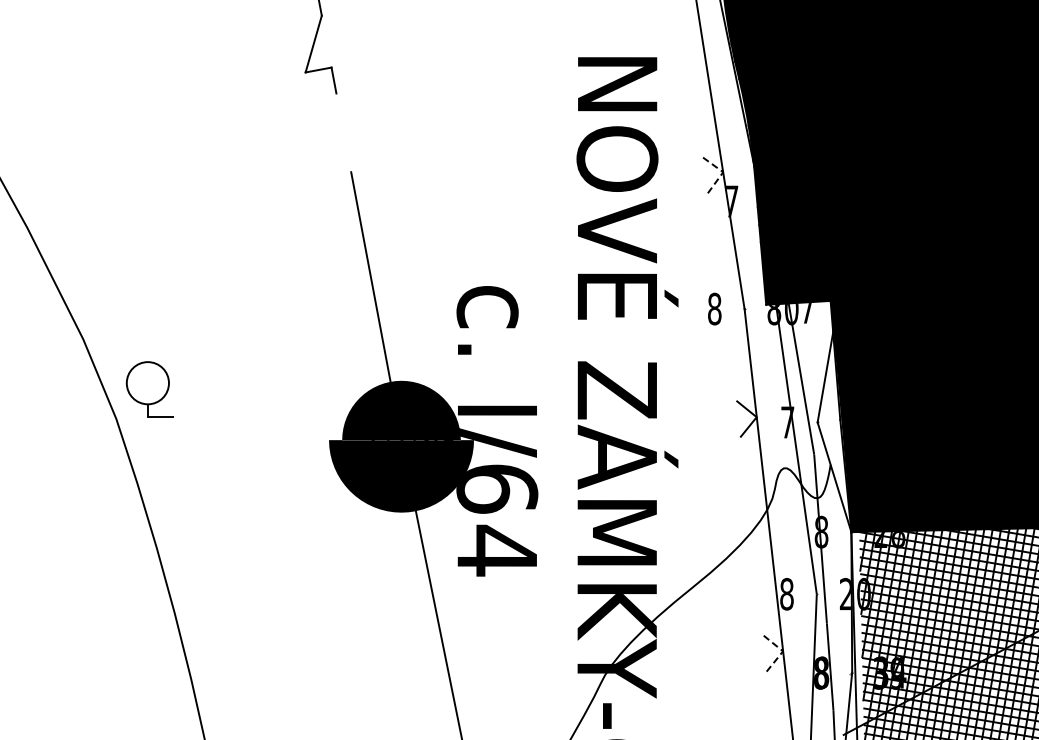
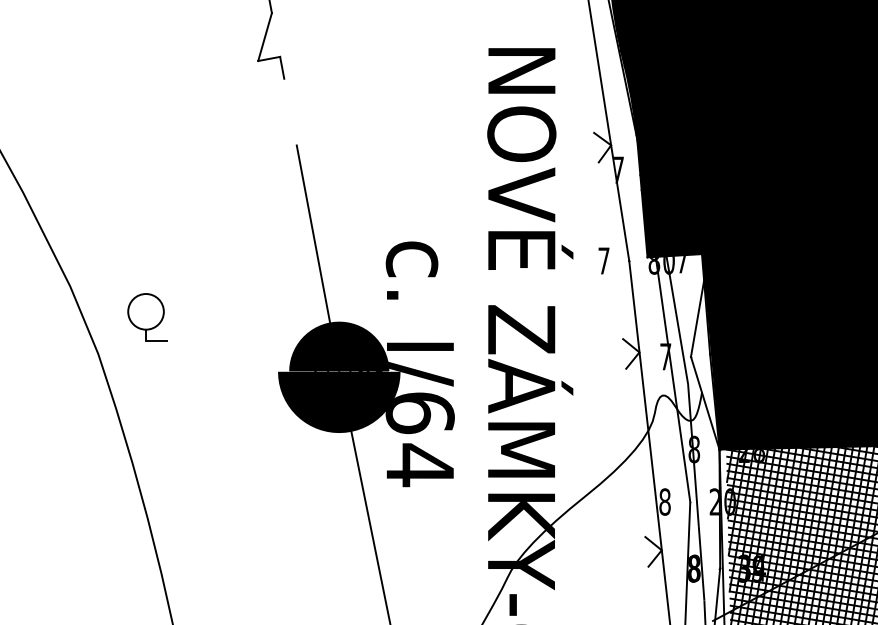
line: (723, 172) -> (611, 145), dashed -> solid
text: (714, 308) -> (603, 260), 8 -> 7
part: (149, 389) -> (147, 317), moved
line: (783, 651) -> (662, 550), dashed -> solid

